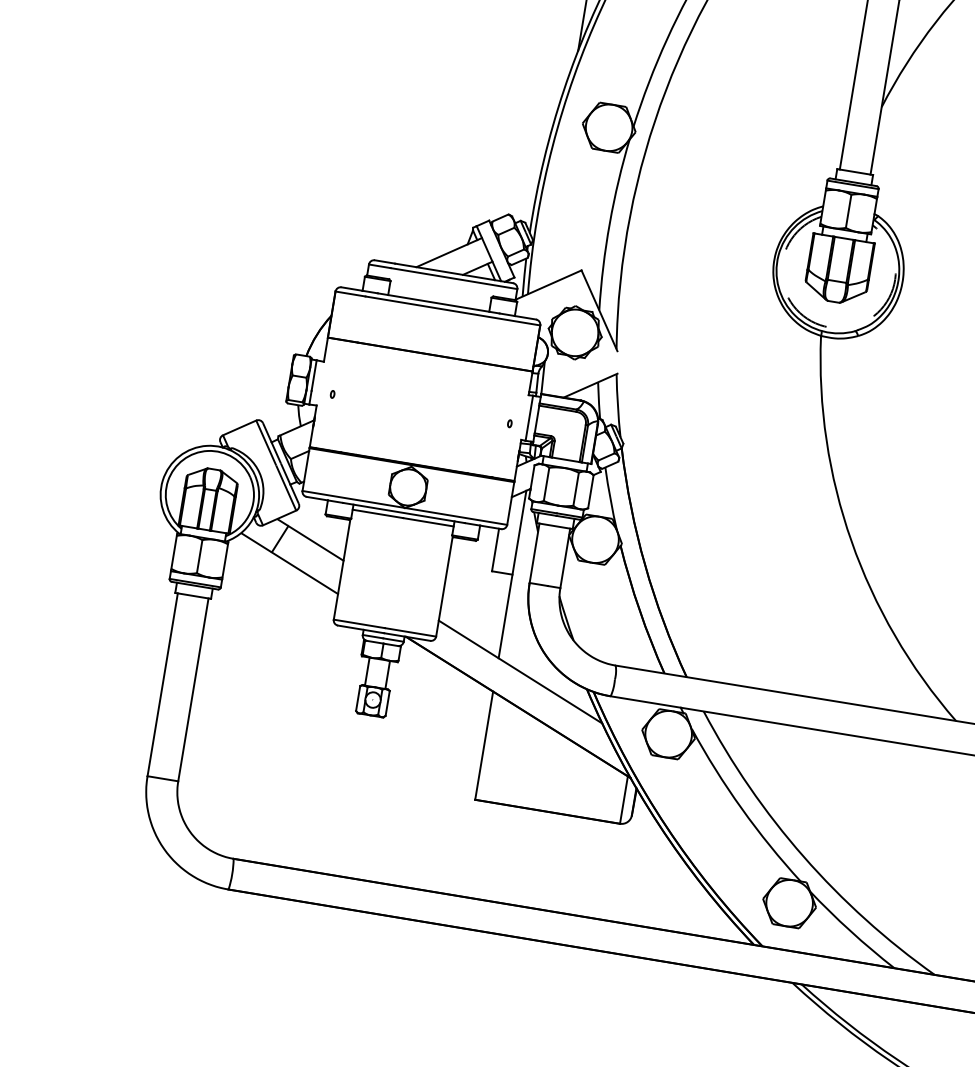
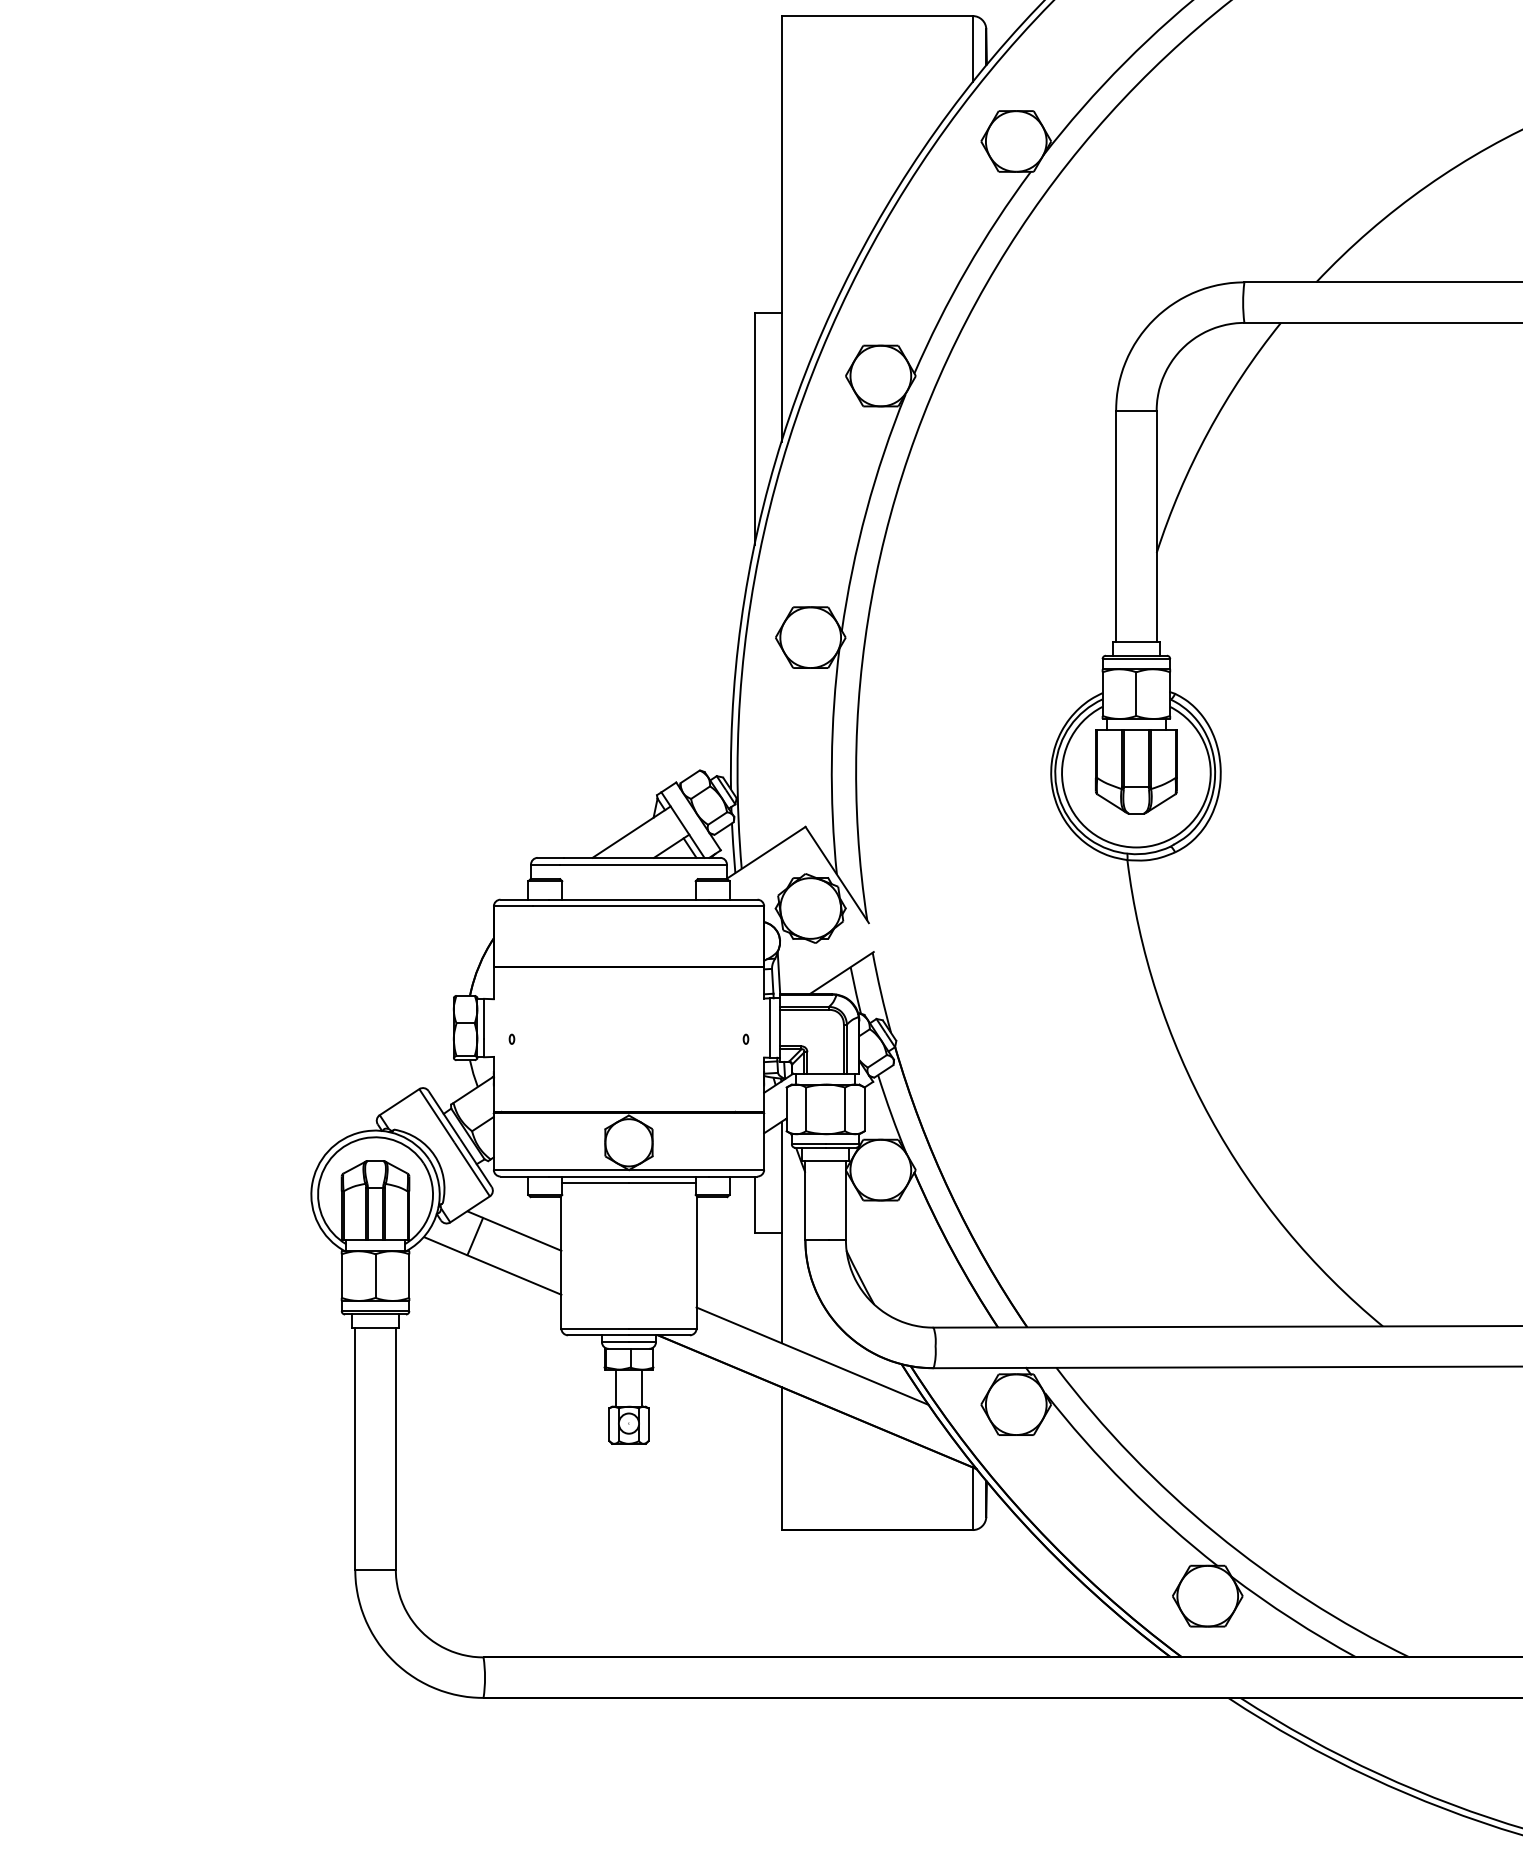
arc: (829, 327) -> (1136, 847), dashed -> solid

